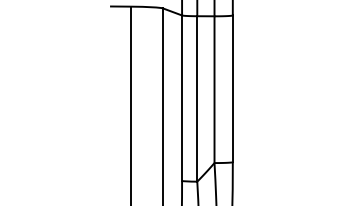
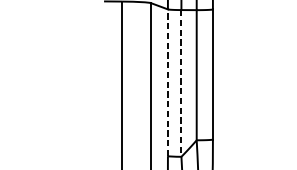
line: (182, 98) -> (168, 83), solid -> dashed
line: (197, 98) -> (181, 83), solid -> dashed

